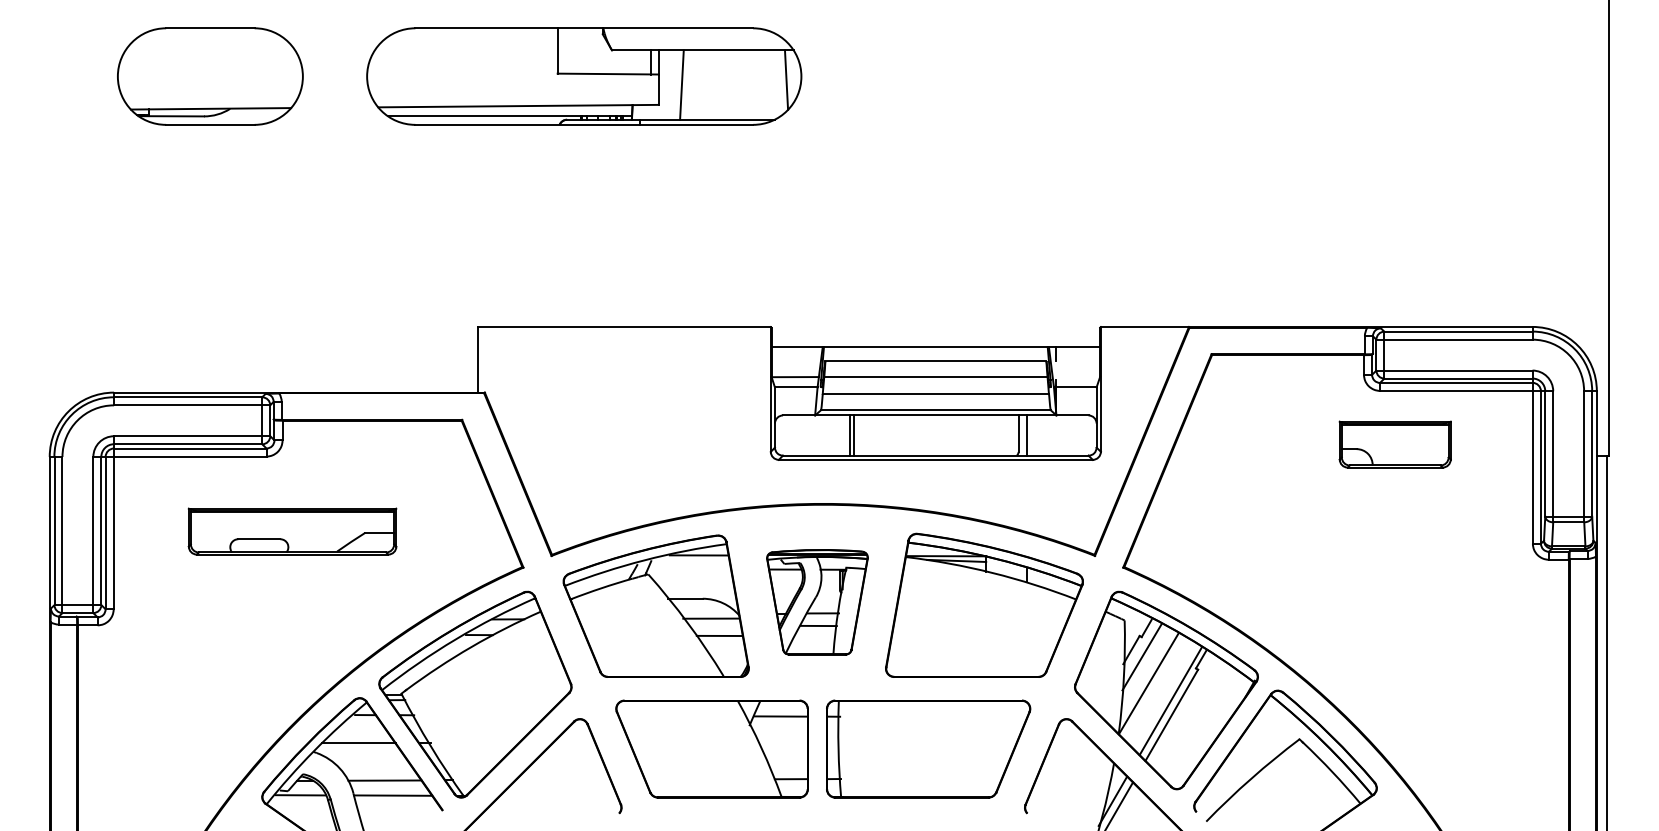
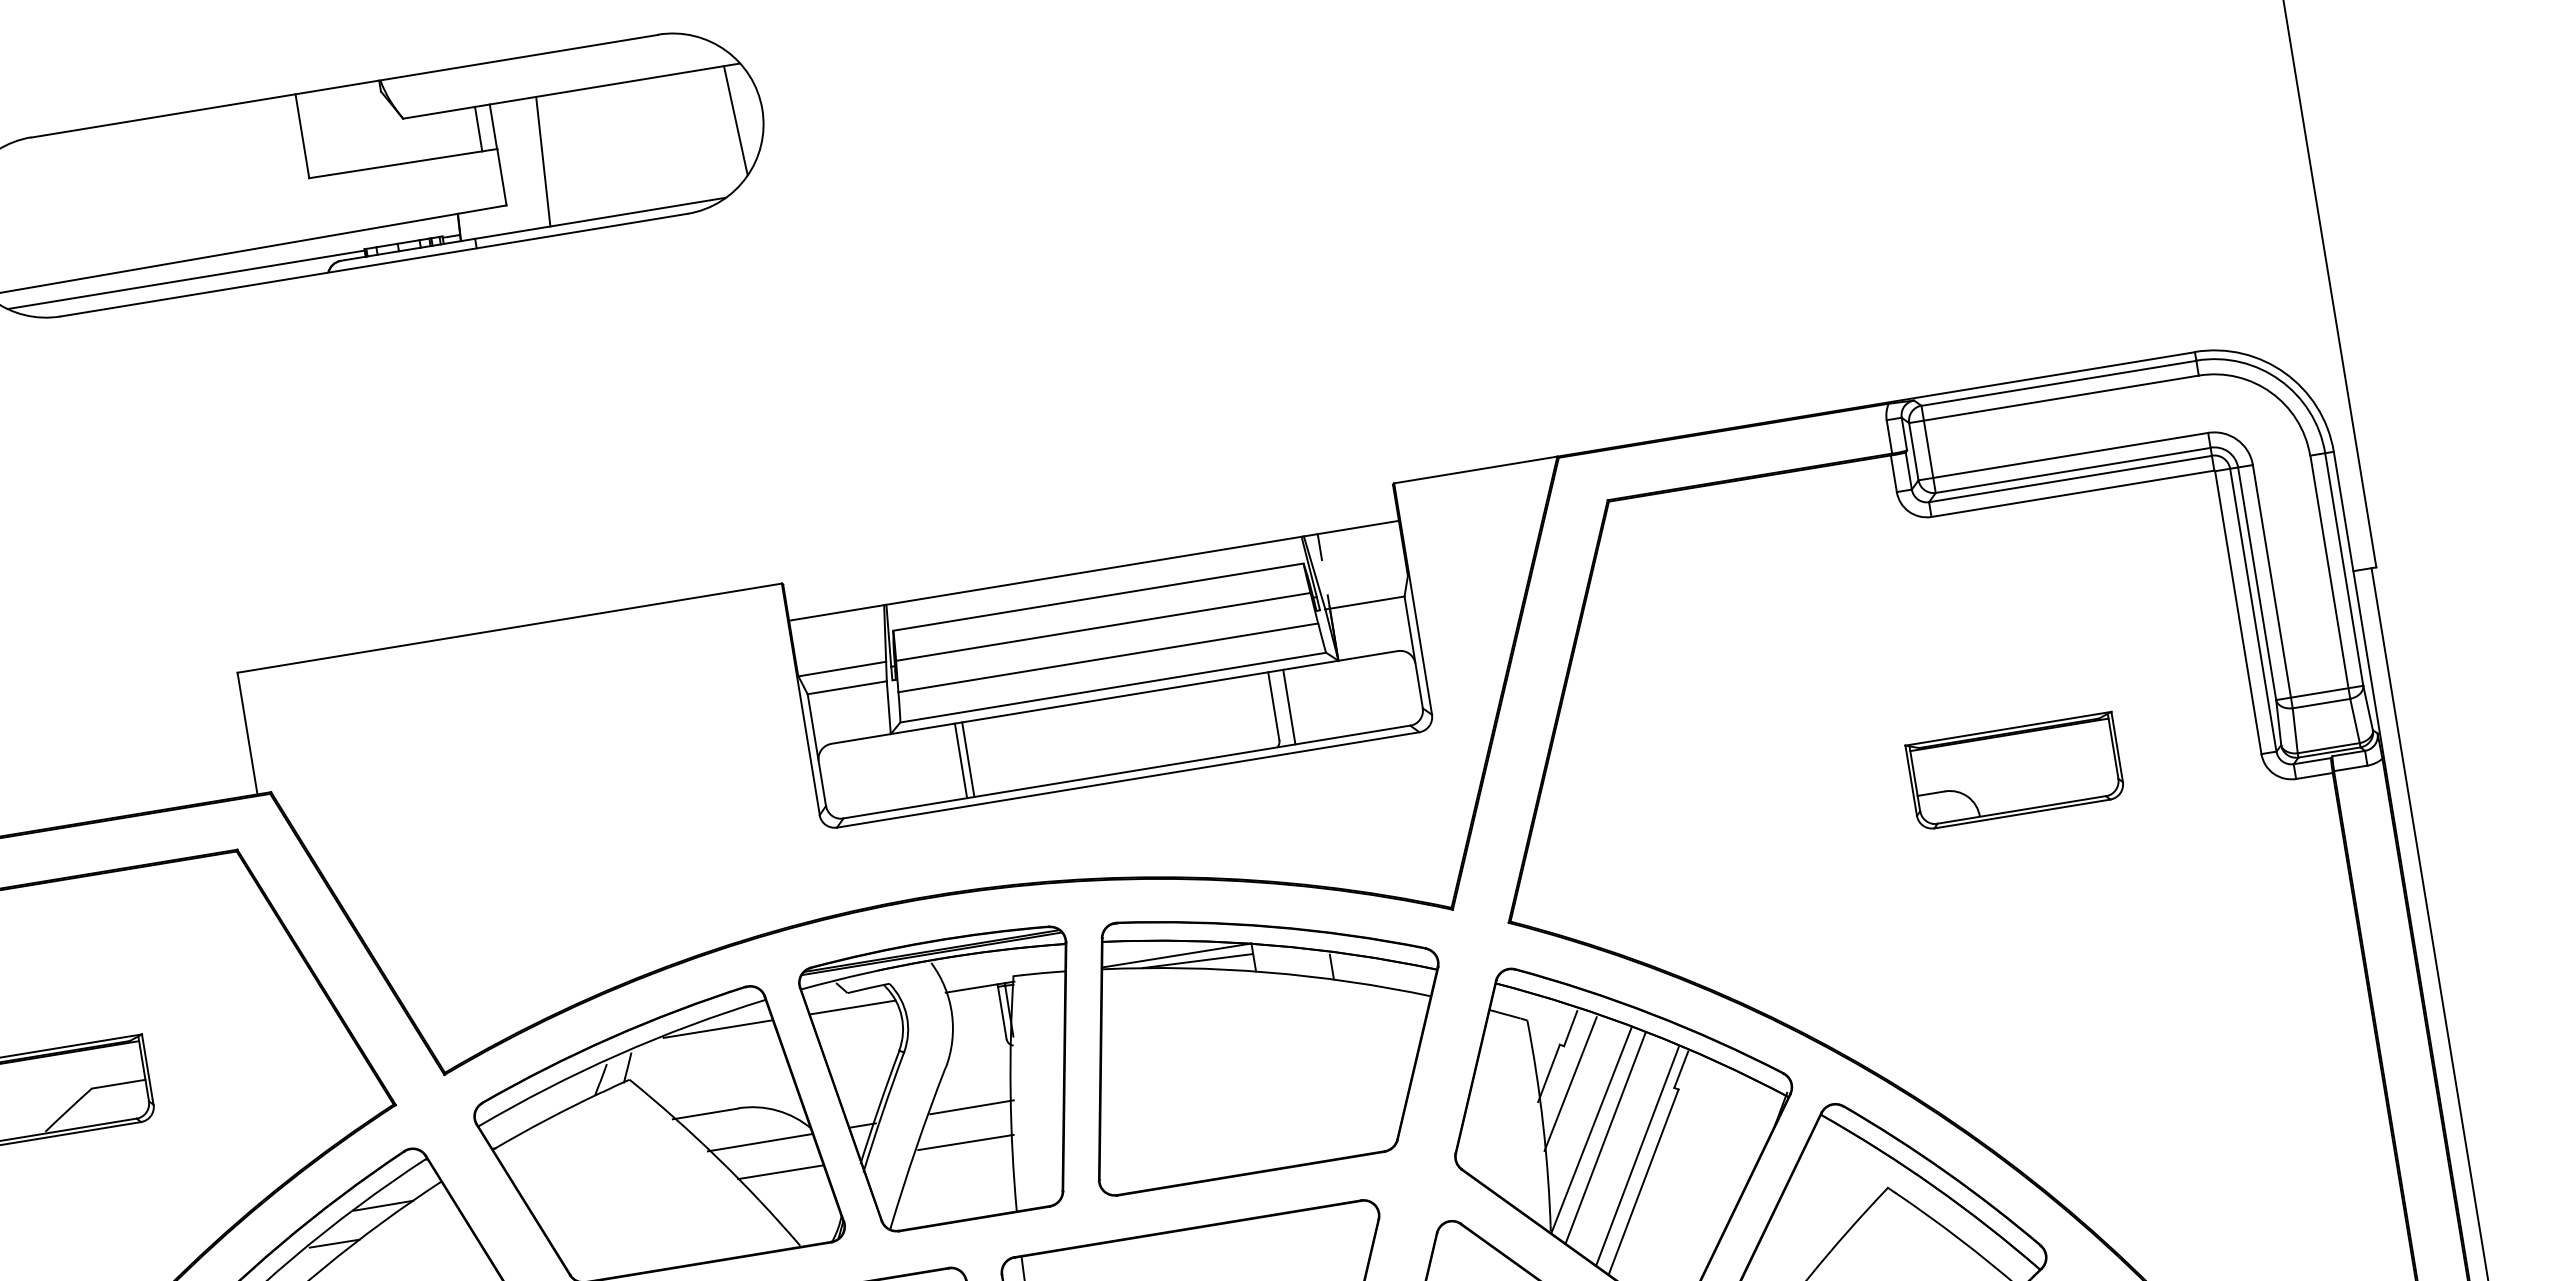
part: (1394, 444) -> (2013, 771), moved
part: (817, 601) -> (951, 1078), size x1.43
line: (1155, 688) -> (1605, 1137), added

